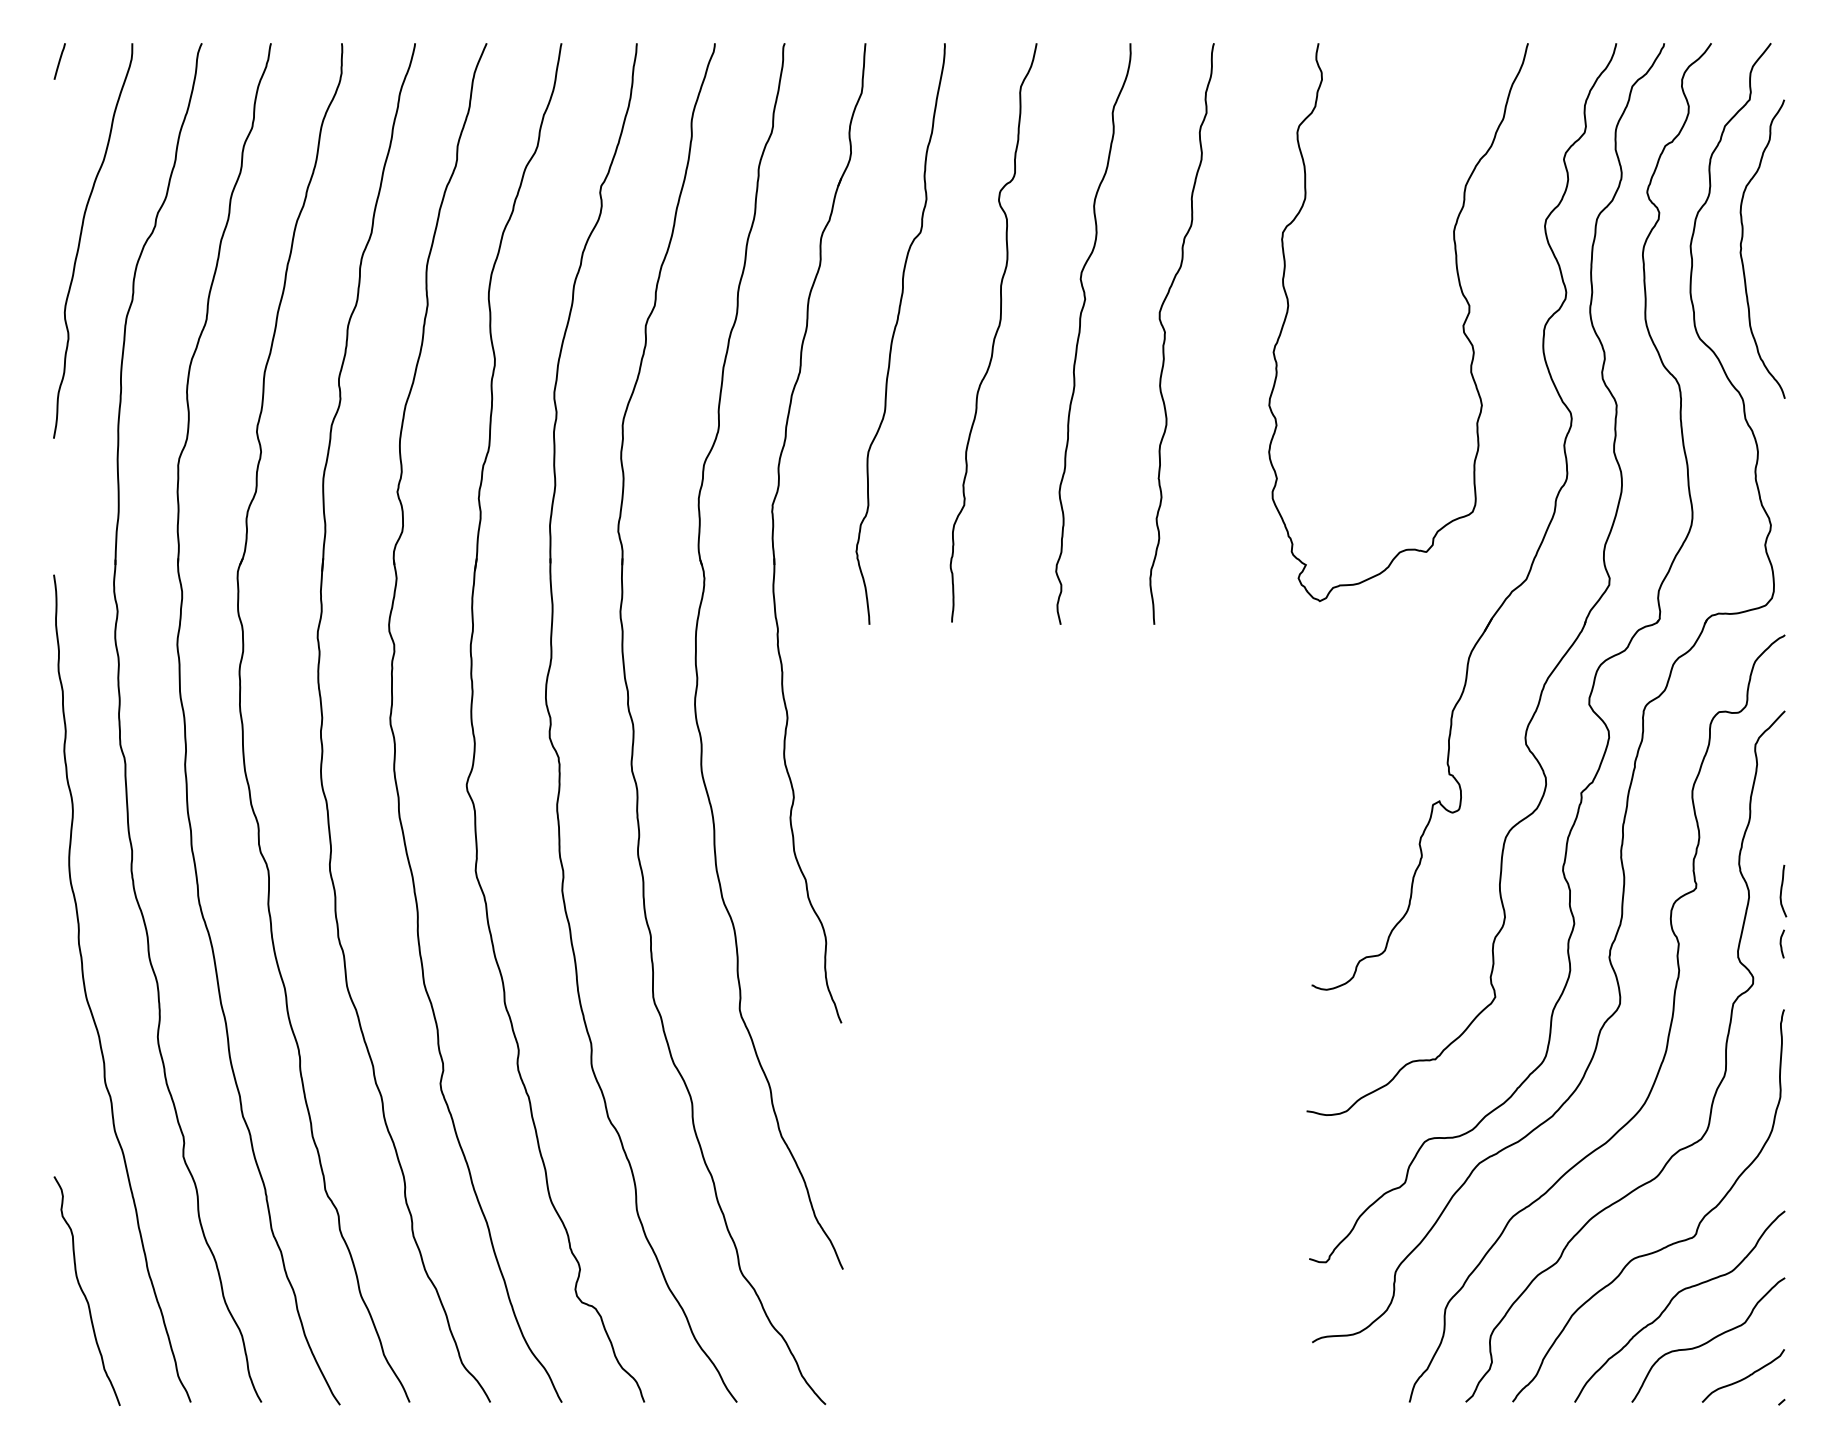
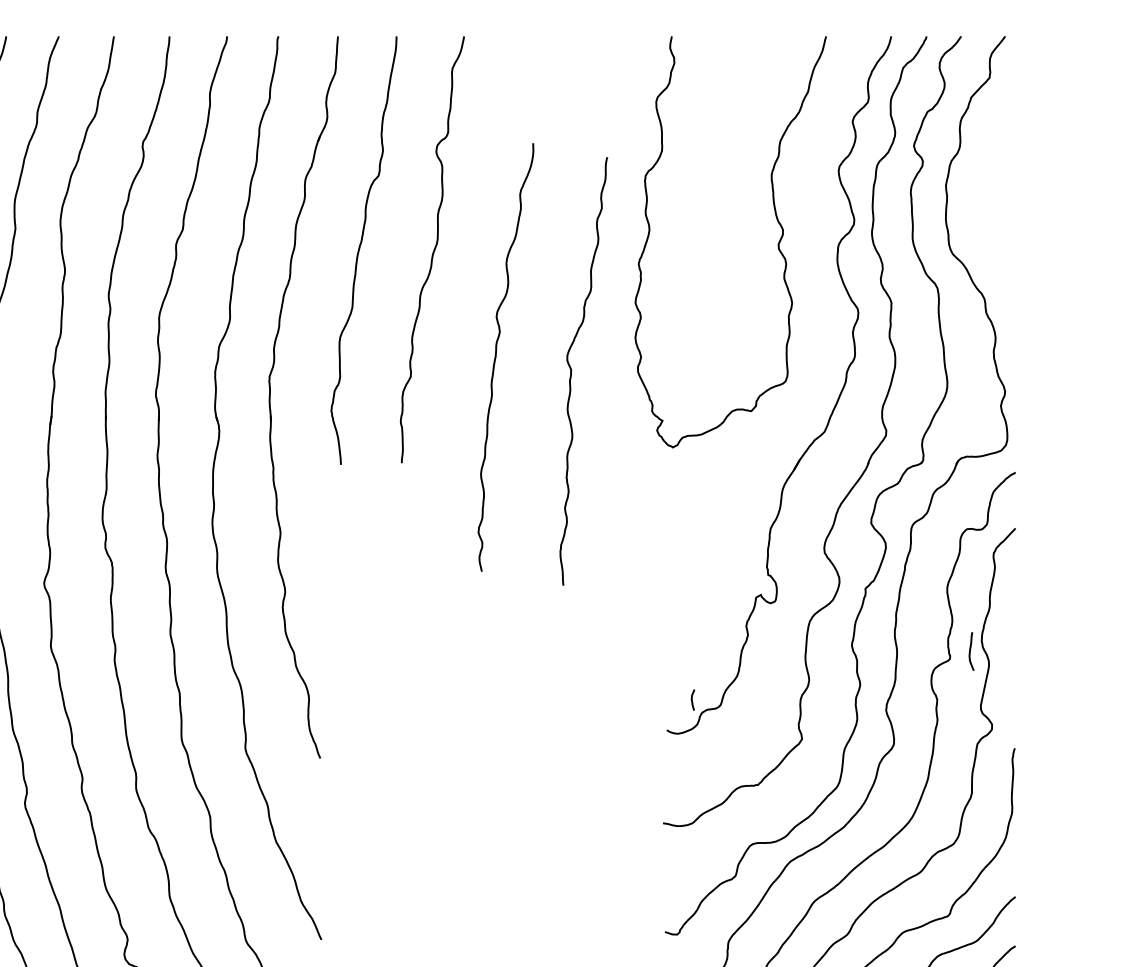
curve: (1742, 248) -> (984, 187), removed
curve: (1080, 333) -> (496, 357), moved
curve: (1165, 333) -> (571, 371), moved
curve: (1782, 890) -> (970, 651), moved
curve: (1781, 943) -> (692, 699), moved

